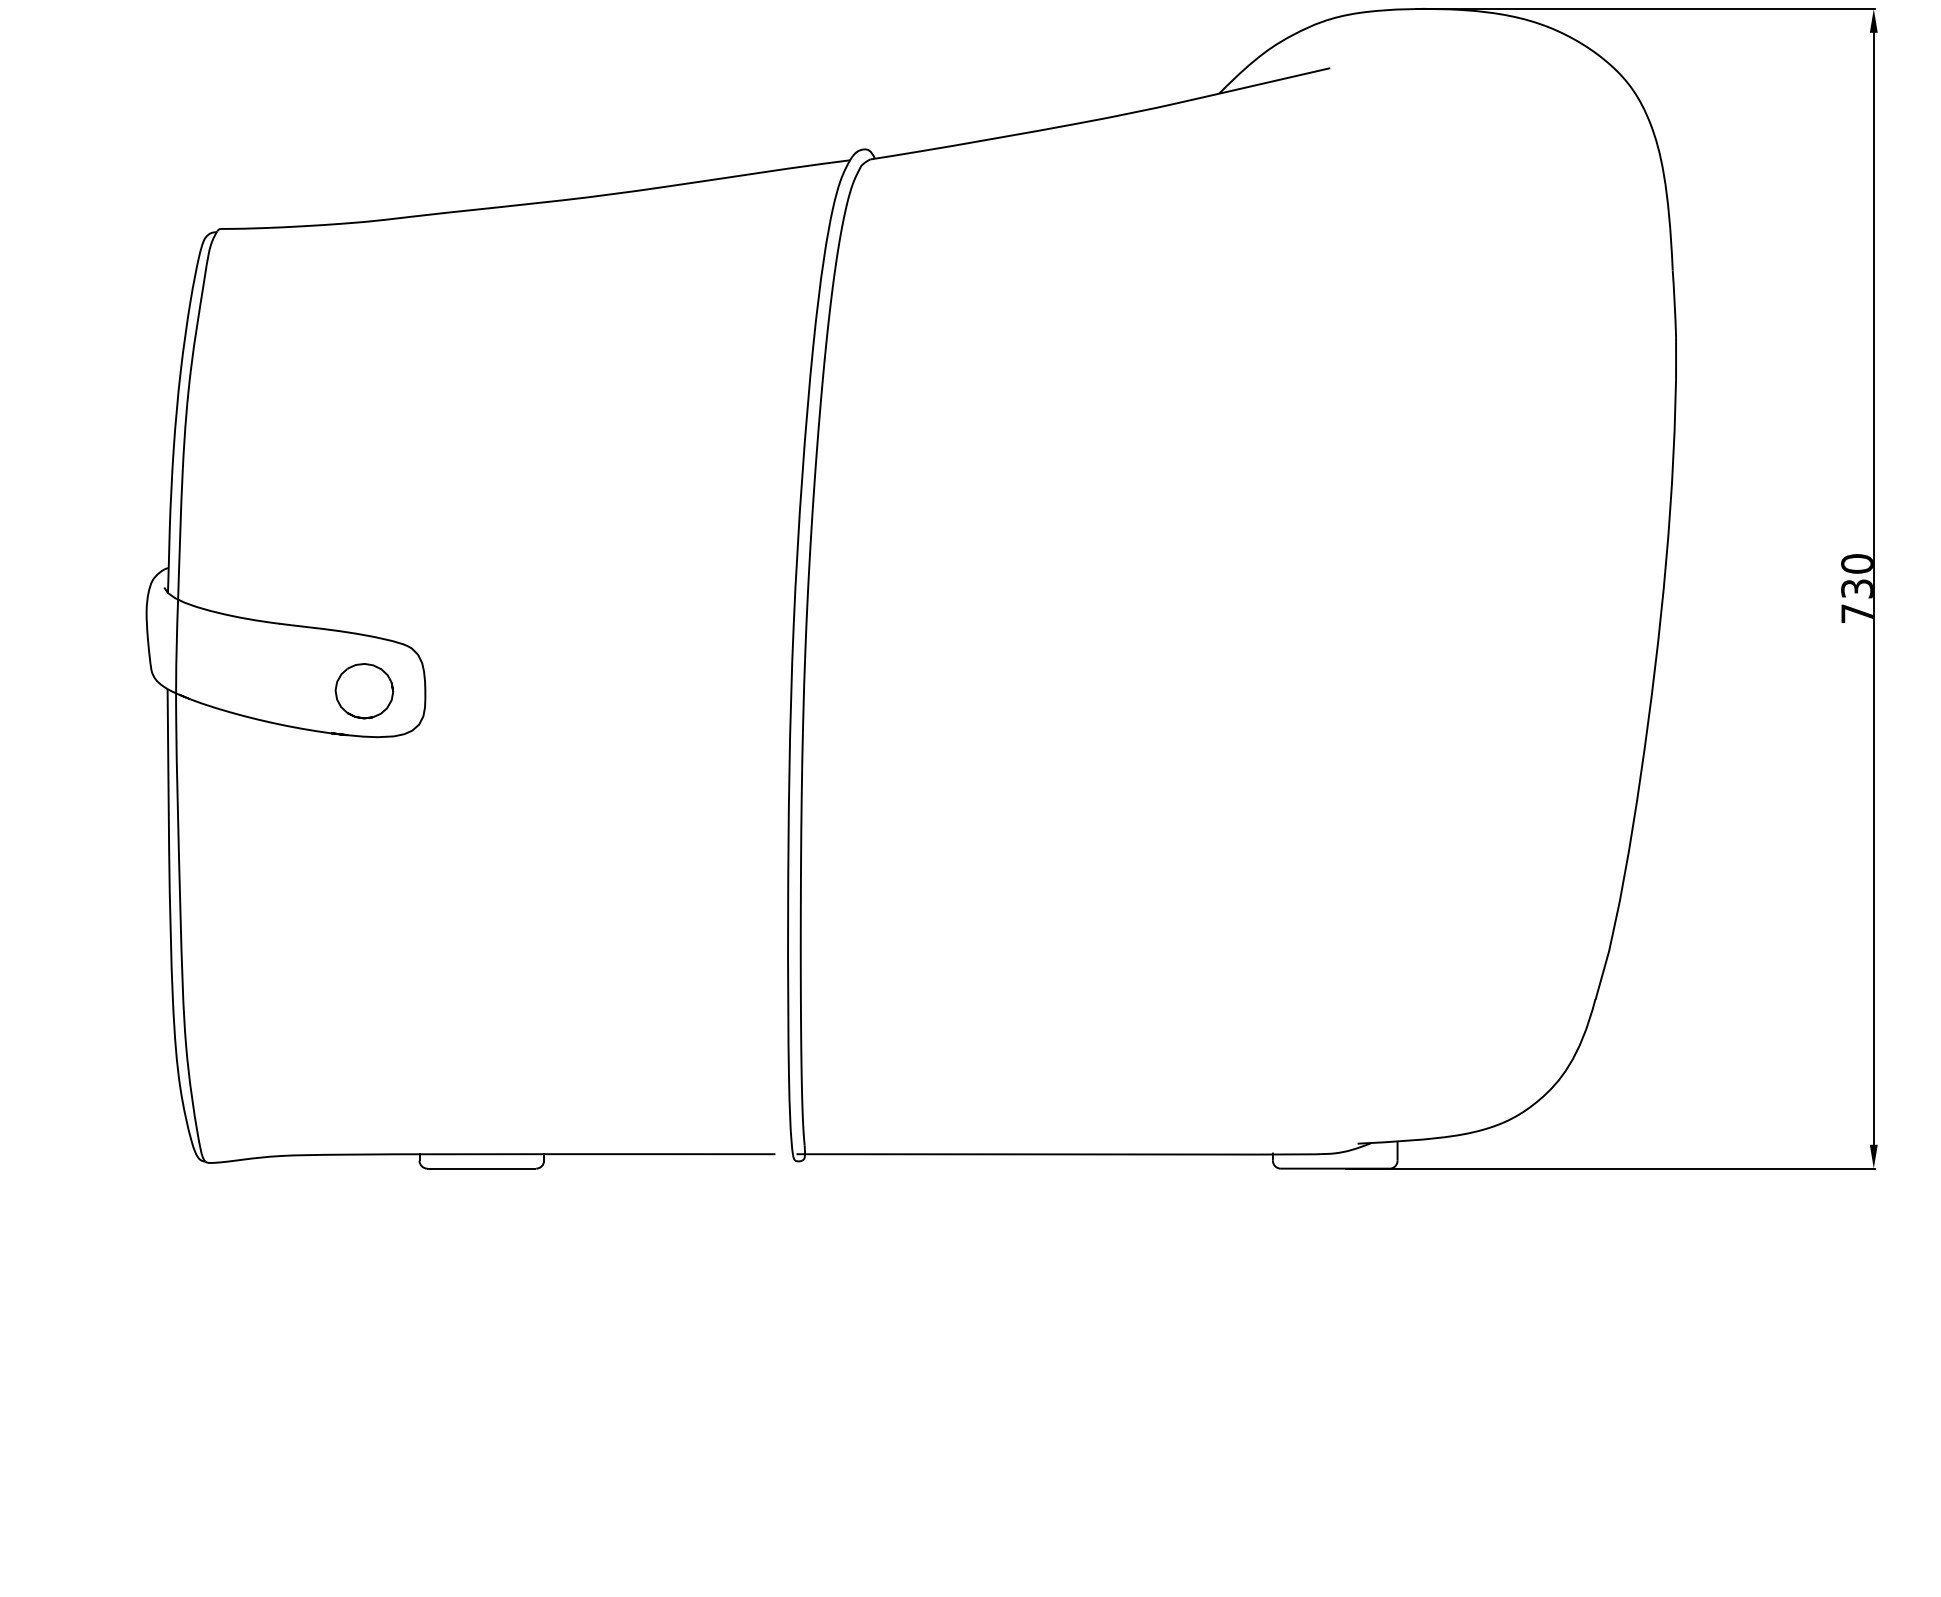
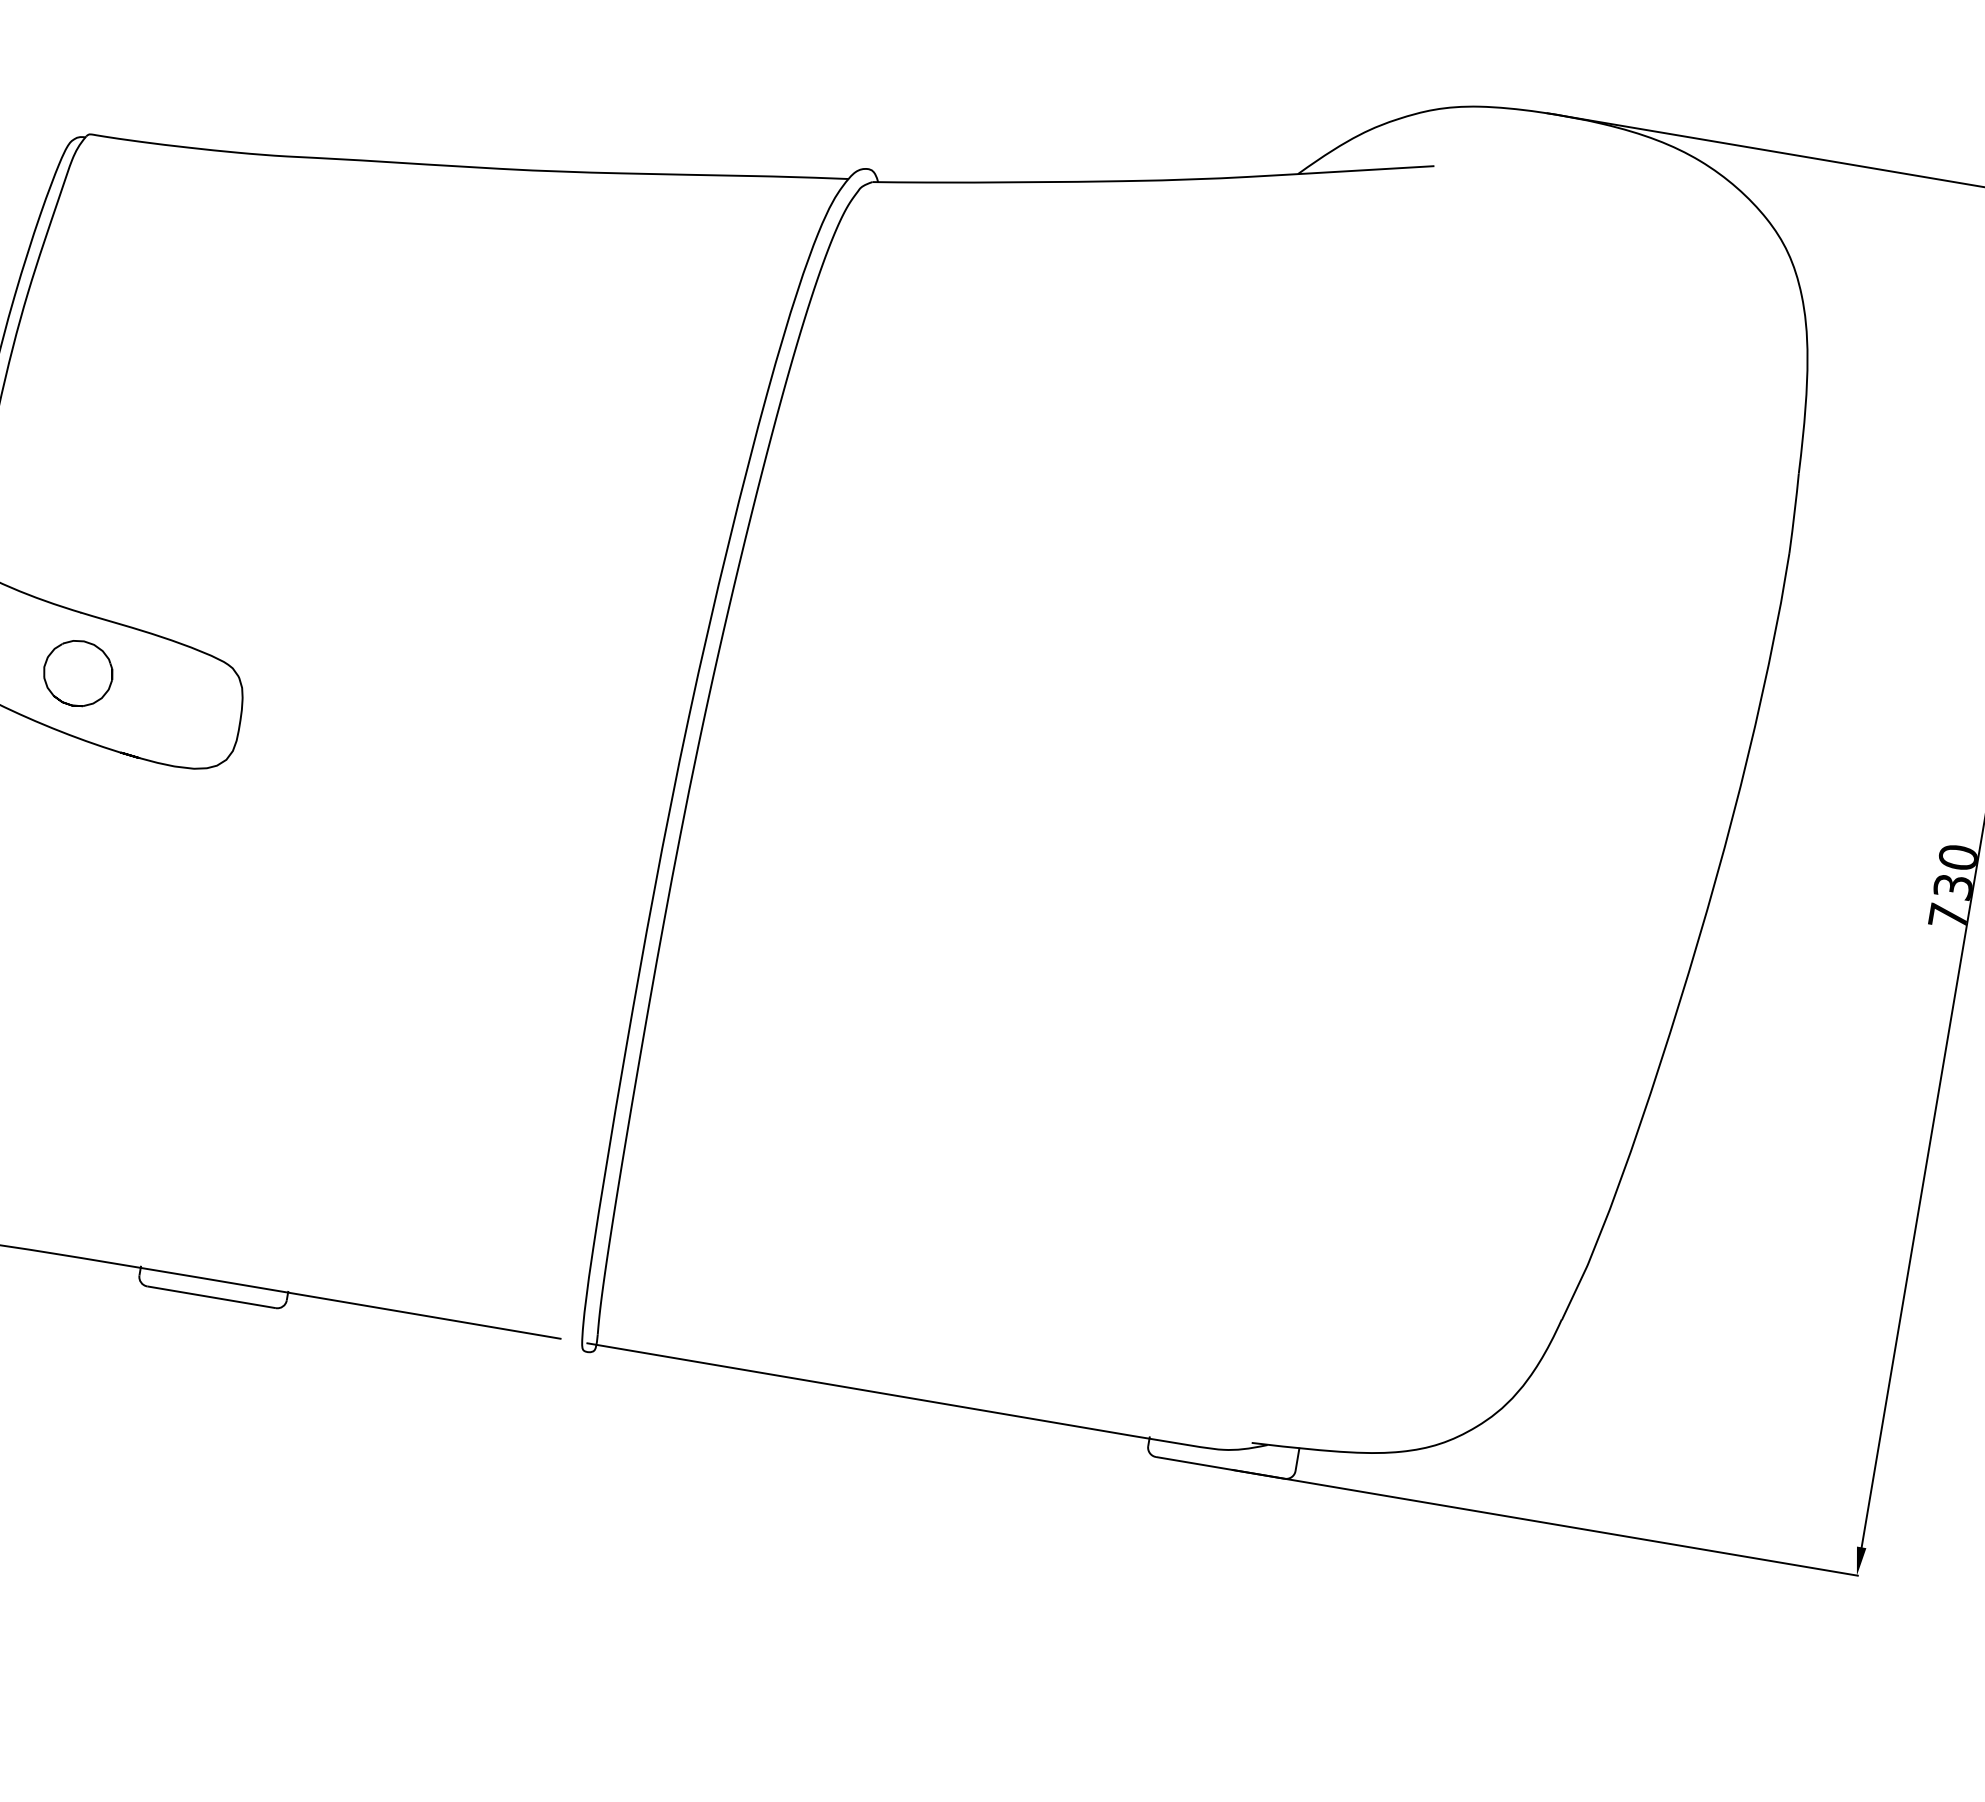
part: (364, 691) -> (78, 673), moved

